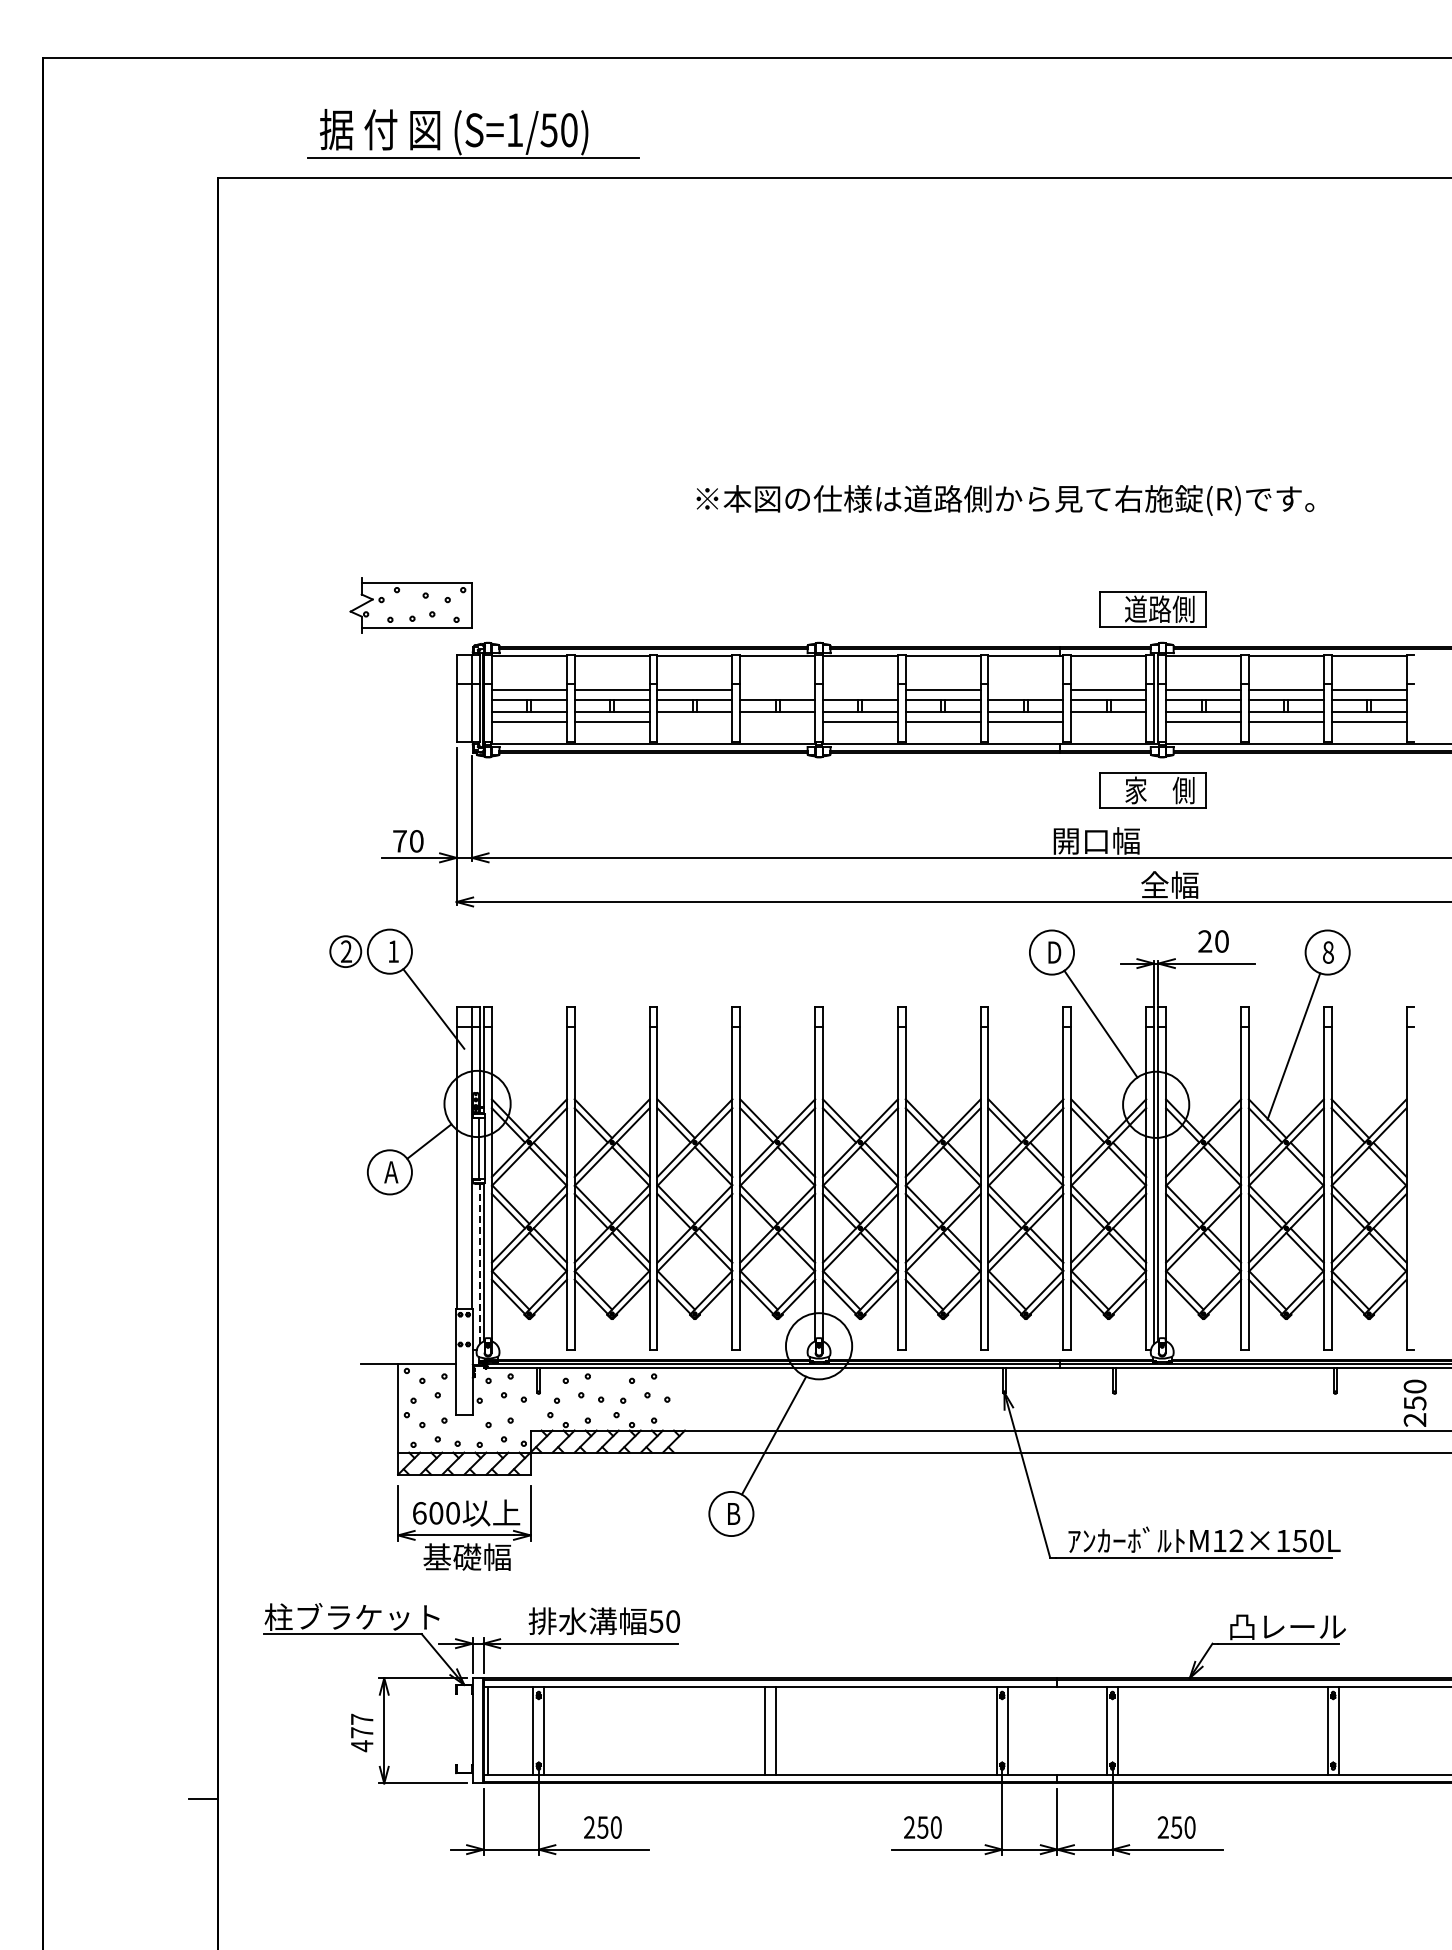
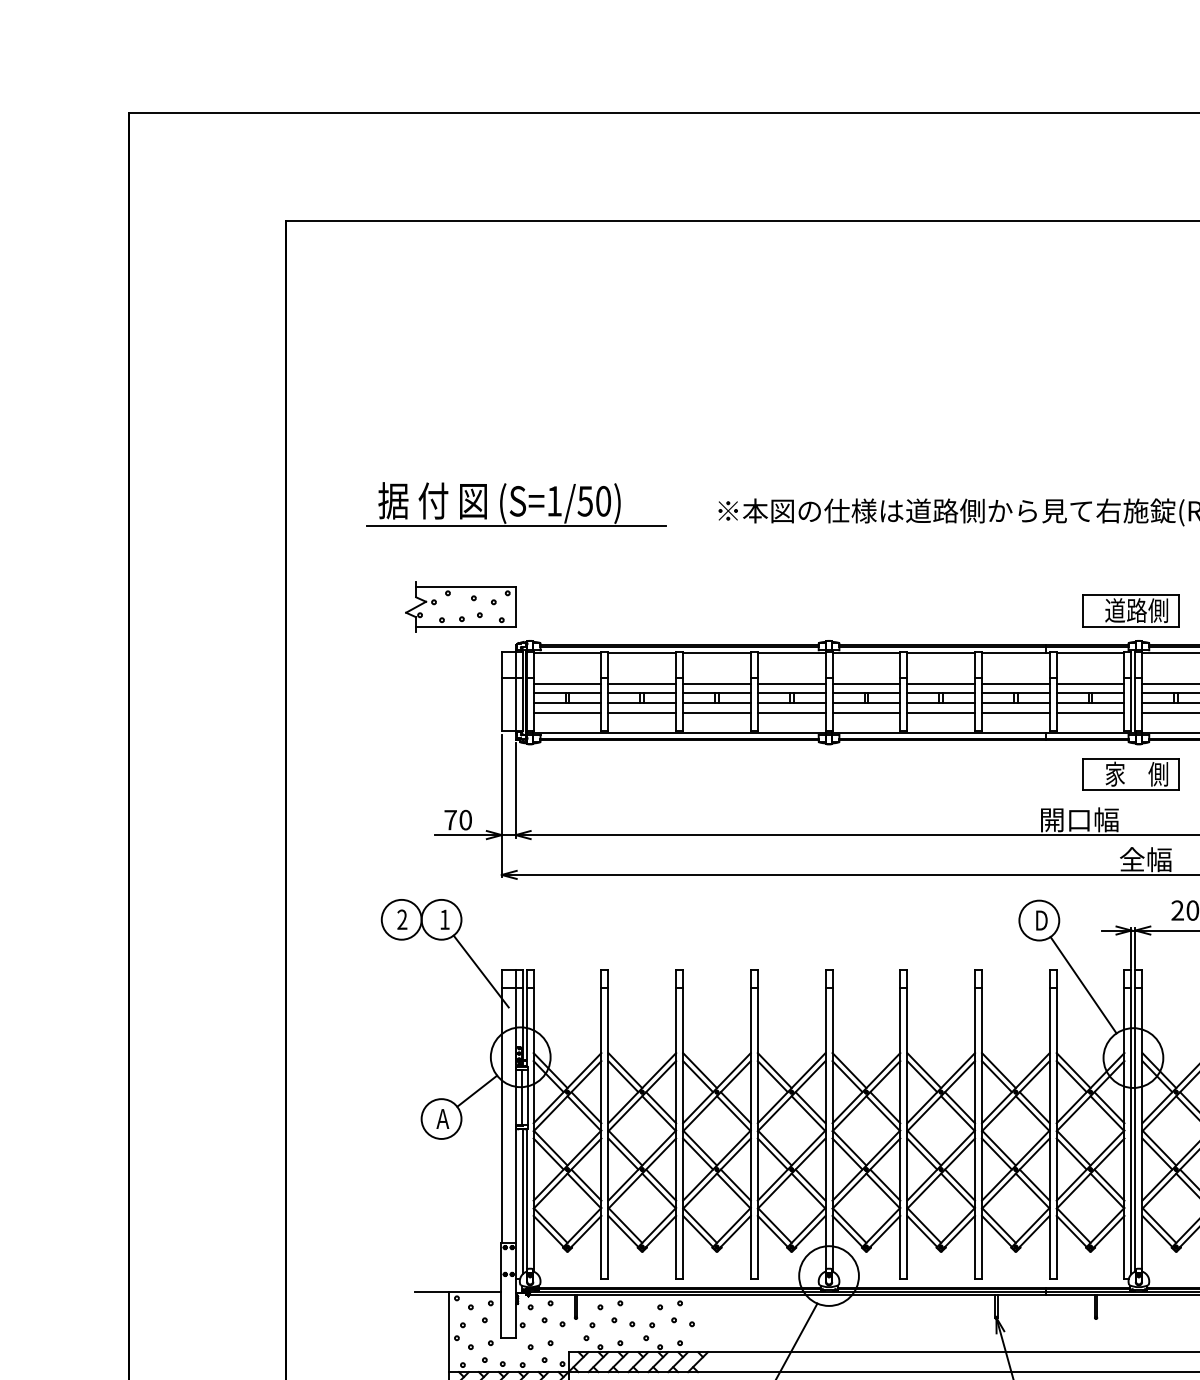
part: (473, 133) -> (517, 504), moved
line: (777, 690) -> (791, 683), added
line: (859, 690) -> (865, 683), added
line: (1025, 690) -> (1015, 683), added
line: (694, 722) -> (716, 712), added
line: (777, 722) -> (791, 712), added
line: (1108, 722) -> (1090, 712), added
circle: (345, 951) -> (401, 919), size x1.43
line: (479, 1263) -> (522, 1201), dashed -> solid

